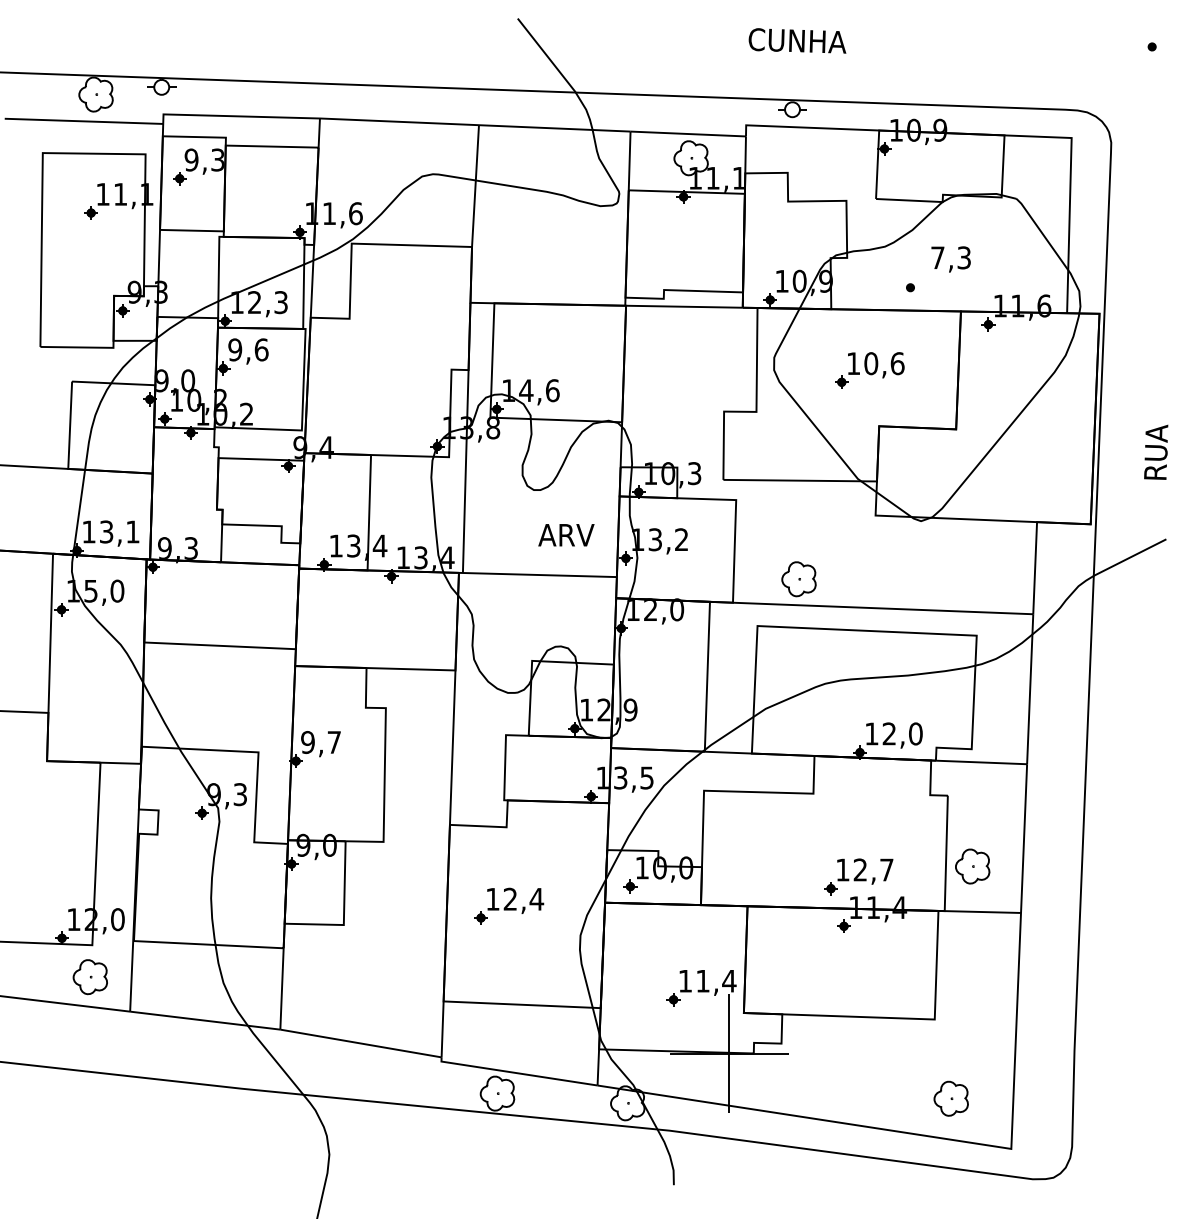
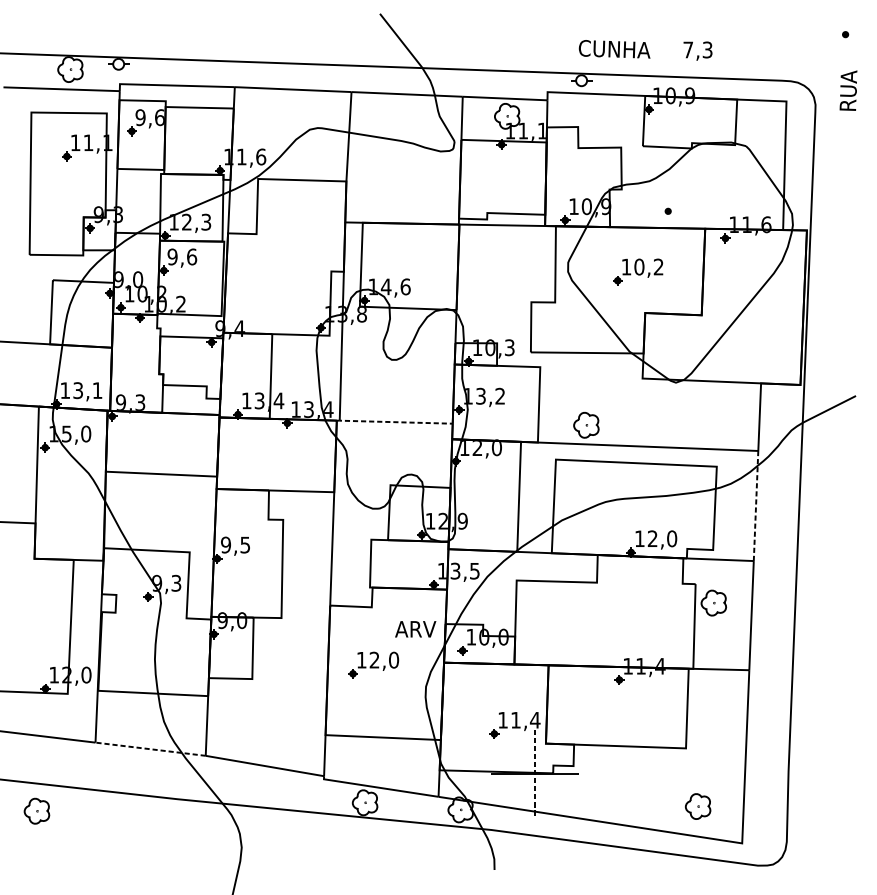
text: (797, 40) -> (614, 48), moved
text: (217, 159) -> (159, 117), 9,3 -> 9,6
text: (950, 259) -> (697, 51), moved
text: (897, 363) -> (658, 266), 10,6 -> 10,2
text: (1156, 451) -> (848, 90), moved
text: (566, 535) -> (415, 629), moved
line: (537, 574) -> (394, 421), solid -> dashed
line: (1030, 689) -> (756, 506), solid -> dashed
text: (333, 742) -> (244, 545), 9,7 -> 9,5
part: (972, 866) -> (713, 603), moved
part: (858, 876) -> (630, 643), removed
text: (536, 898) -> (393, 659), 12,4 -> 12,0
part: (89, 977) -> (36, 811), moved
line: (205, 1020) -> (150, 749), solid -> dashed
line: (729, 1053) -> (535, 773), solid -> dashed

